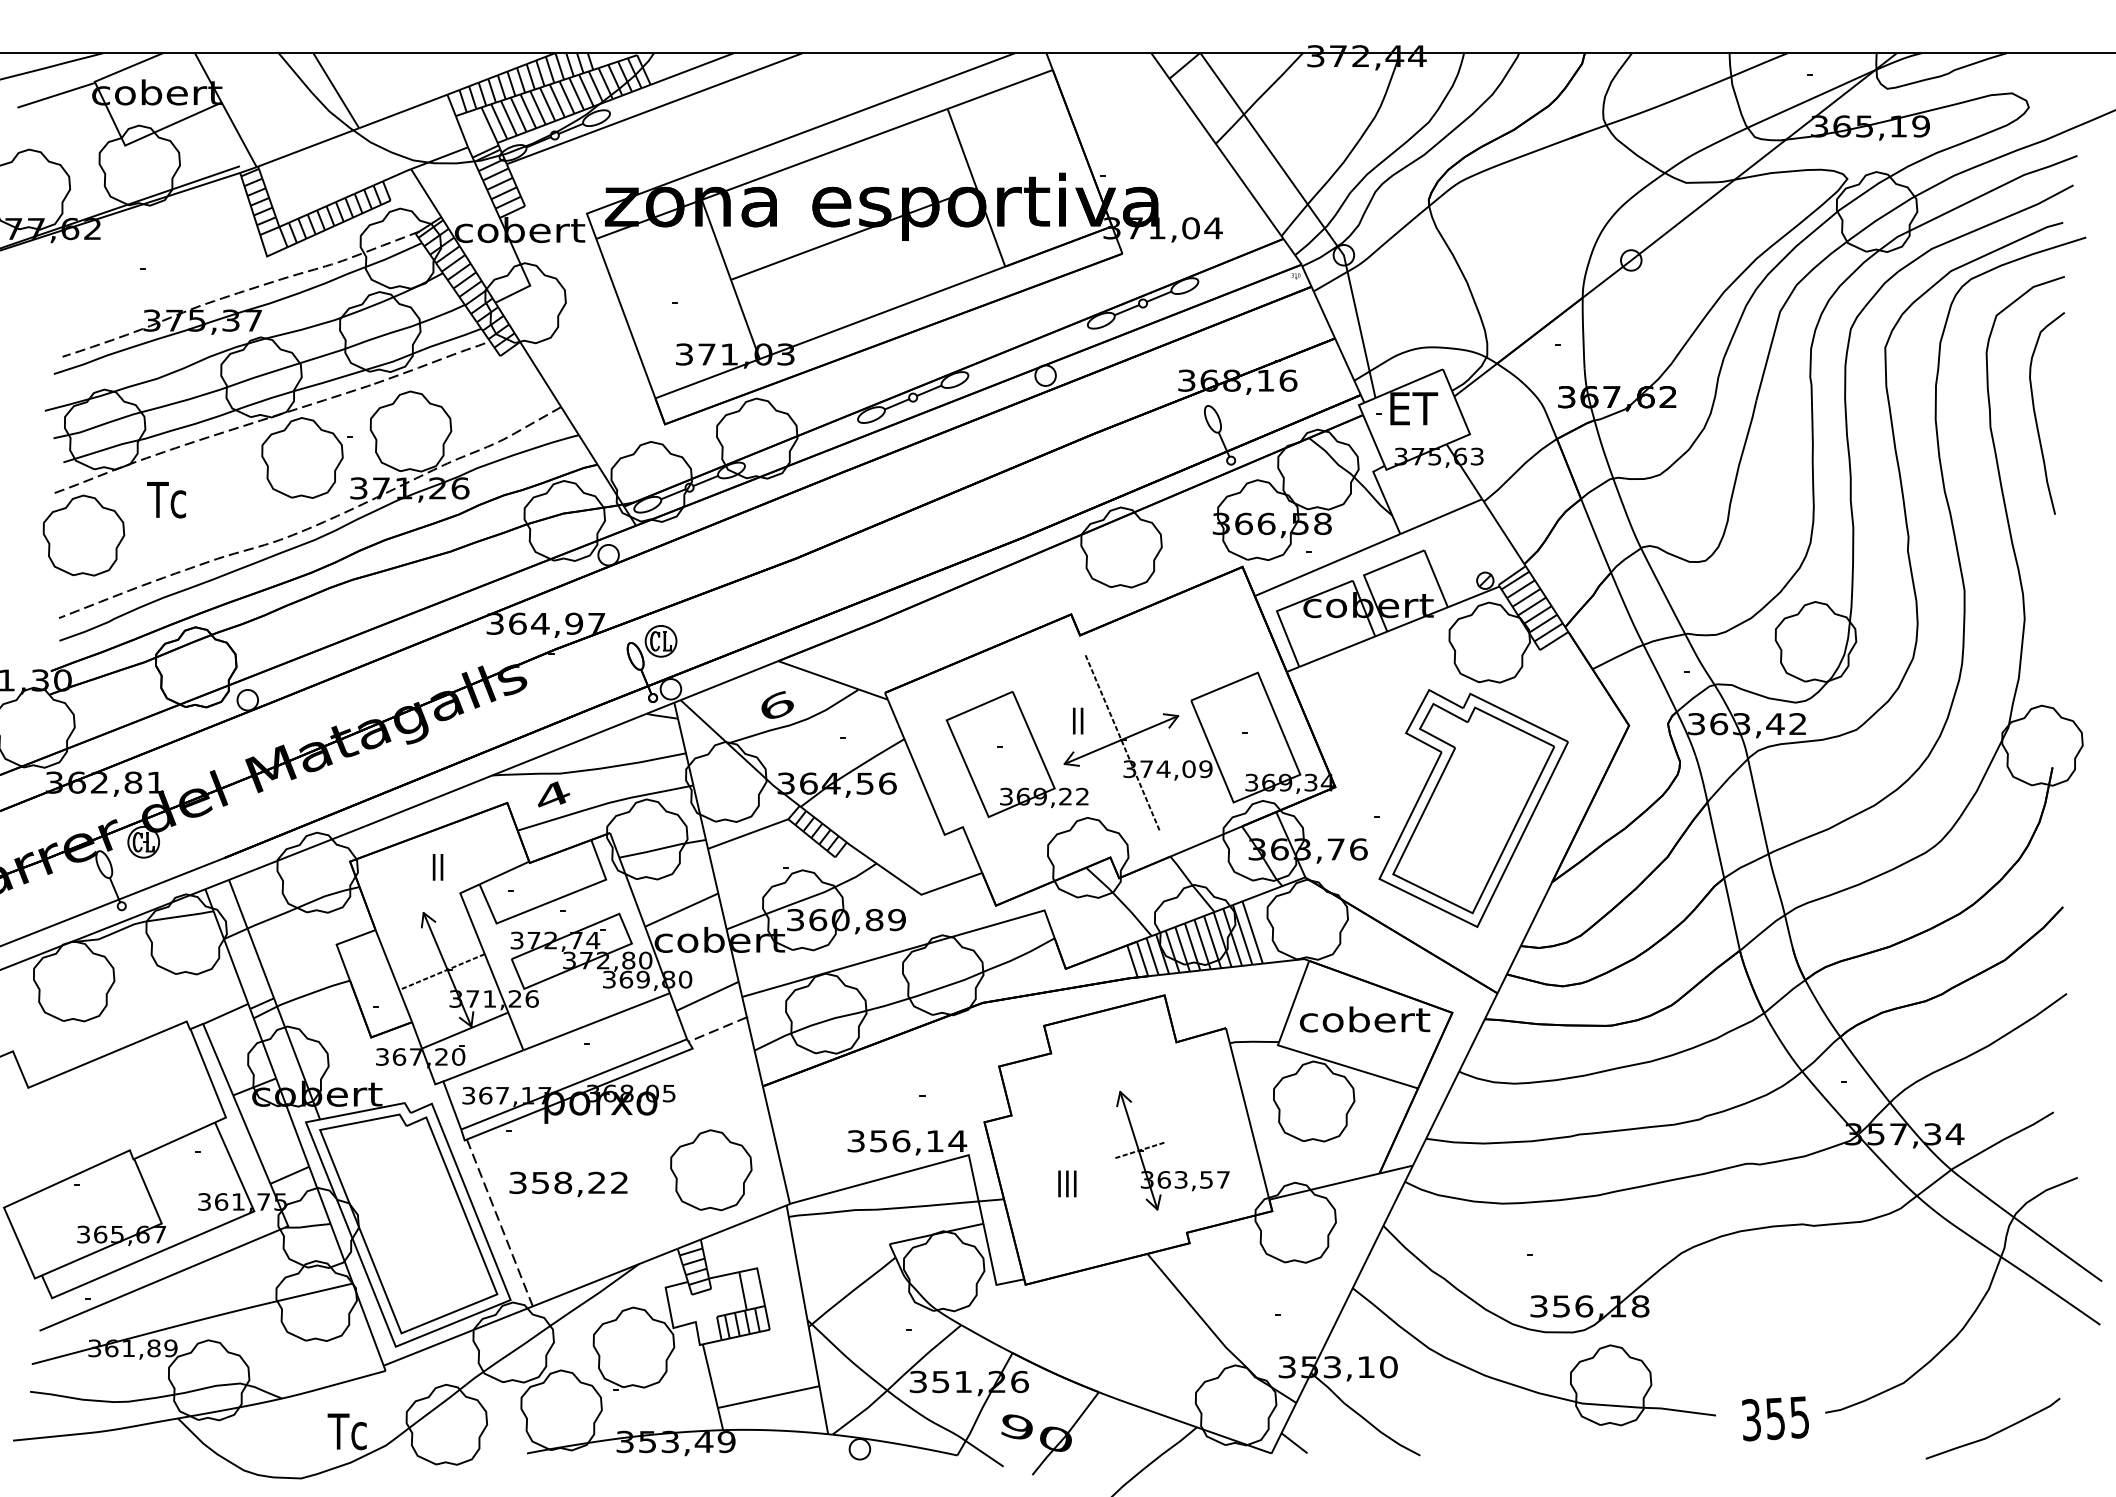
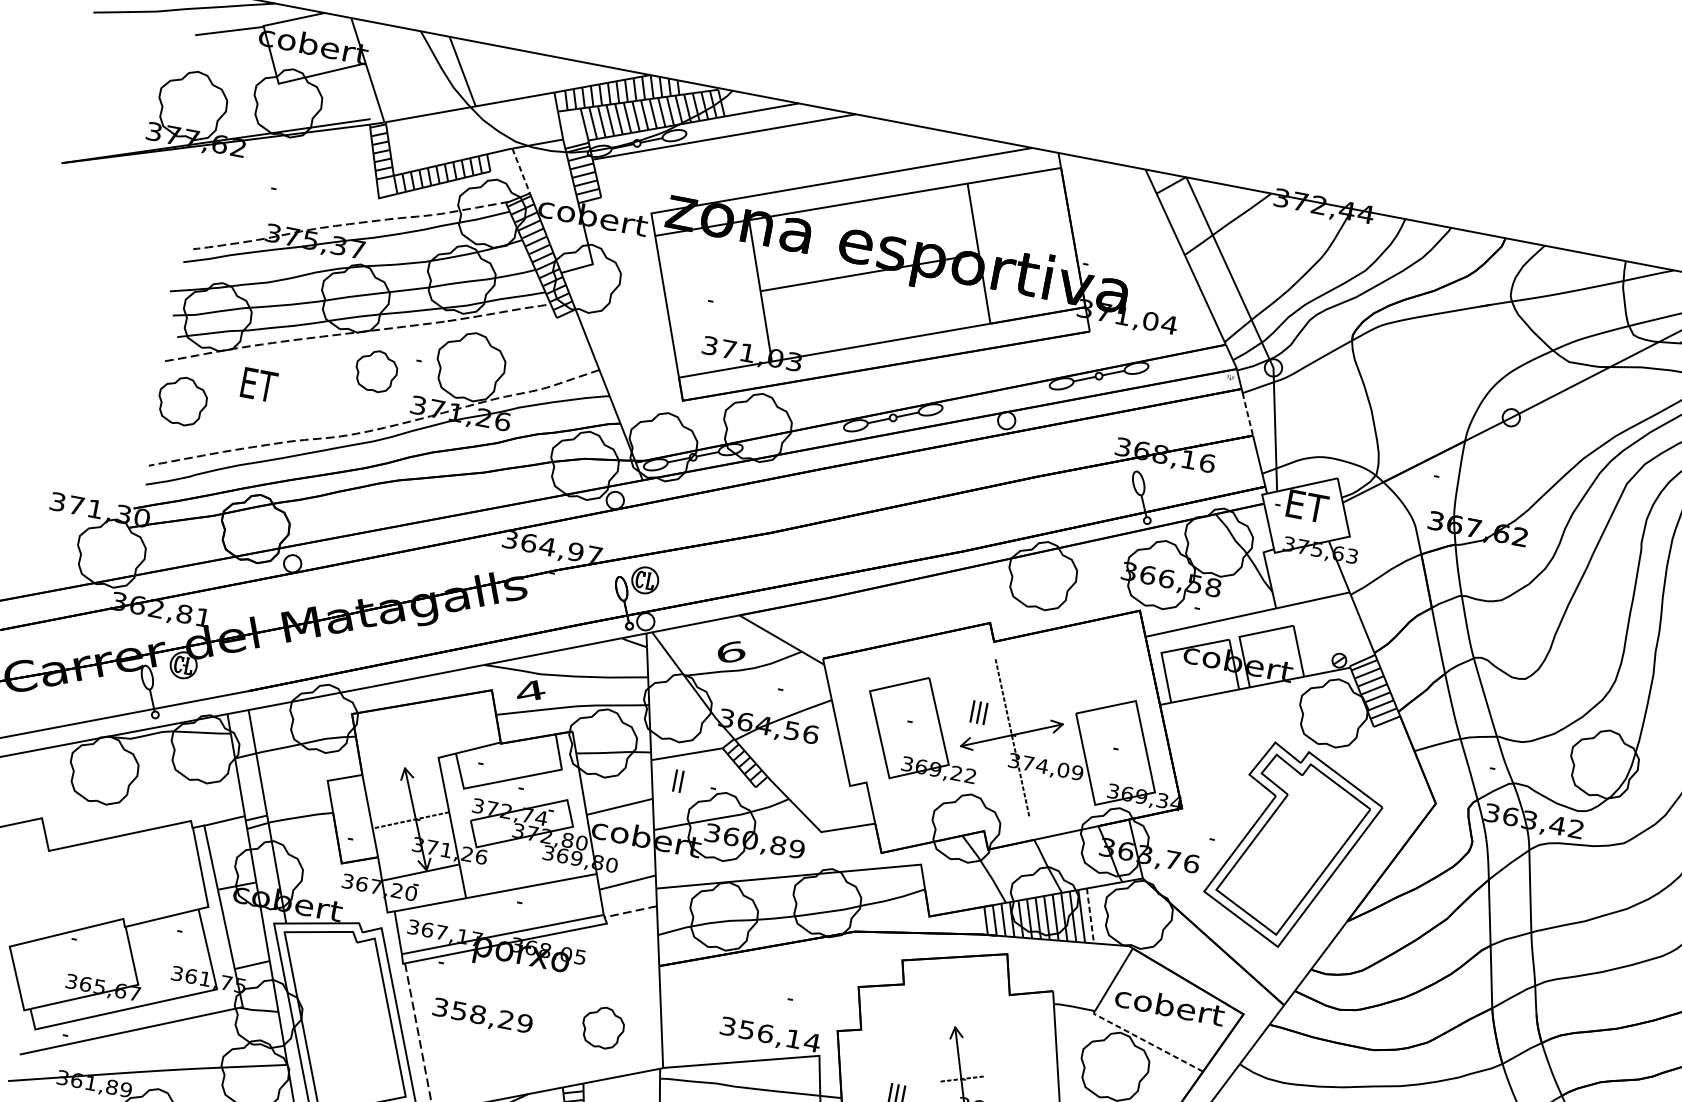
line: (426, 193) -> (521, 171), solid -> dashed
line: (1324, 314) -> (1247, 414), solid -> dashed
part: (302, 457) -> (376, 370), size x0.6
text: (168, 500) -> (258, 385), Tc -> ET
part: (83, 535) -> (182, 400), size x0.7
text: (1078, 720) -> (979, 712), II -> III
text: (437, 867) -> (677, 781), moved
line: (1252, 932) -> (1090, 915), solid -> dashed
line: (1345, 1066) -> (1146, 1041), solid -> dashed
part: (711, 1170) -> (603, 1027), size x0.6
text: (619, 1183) -> (524, 1024), 358,22 -> 358,29

